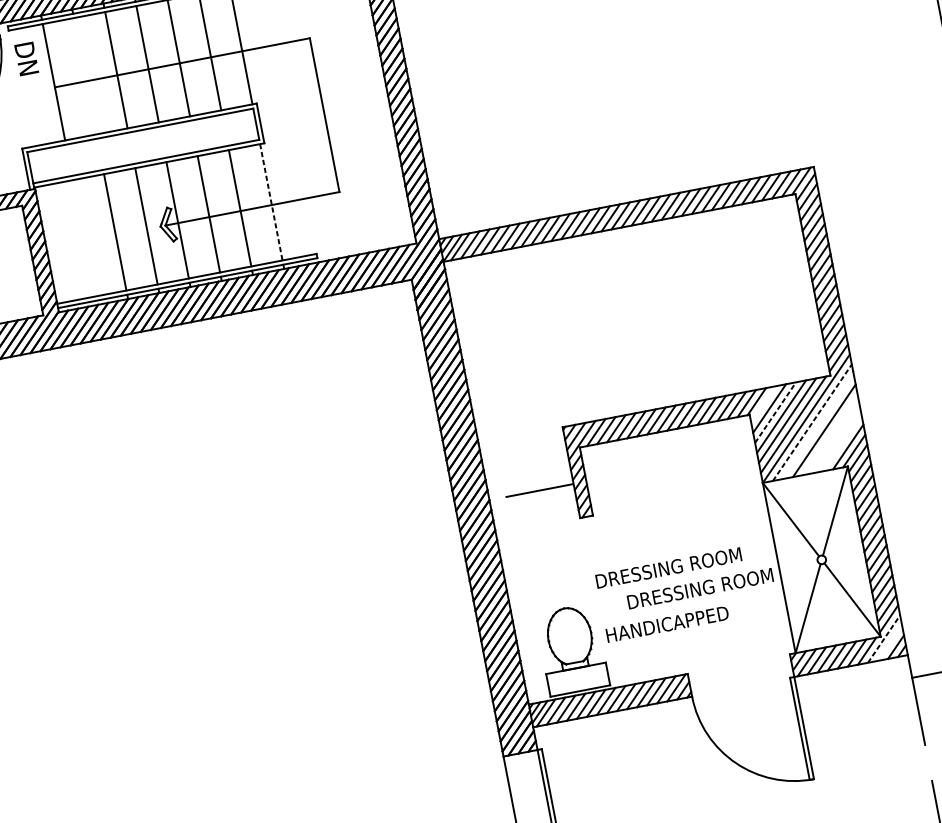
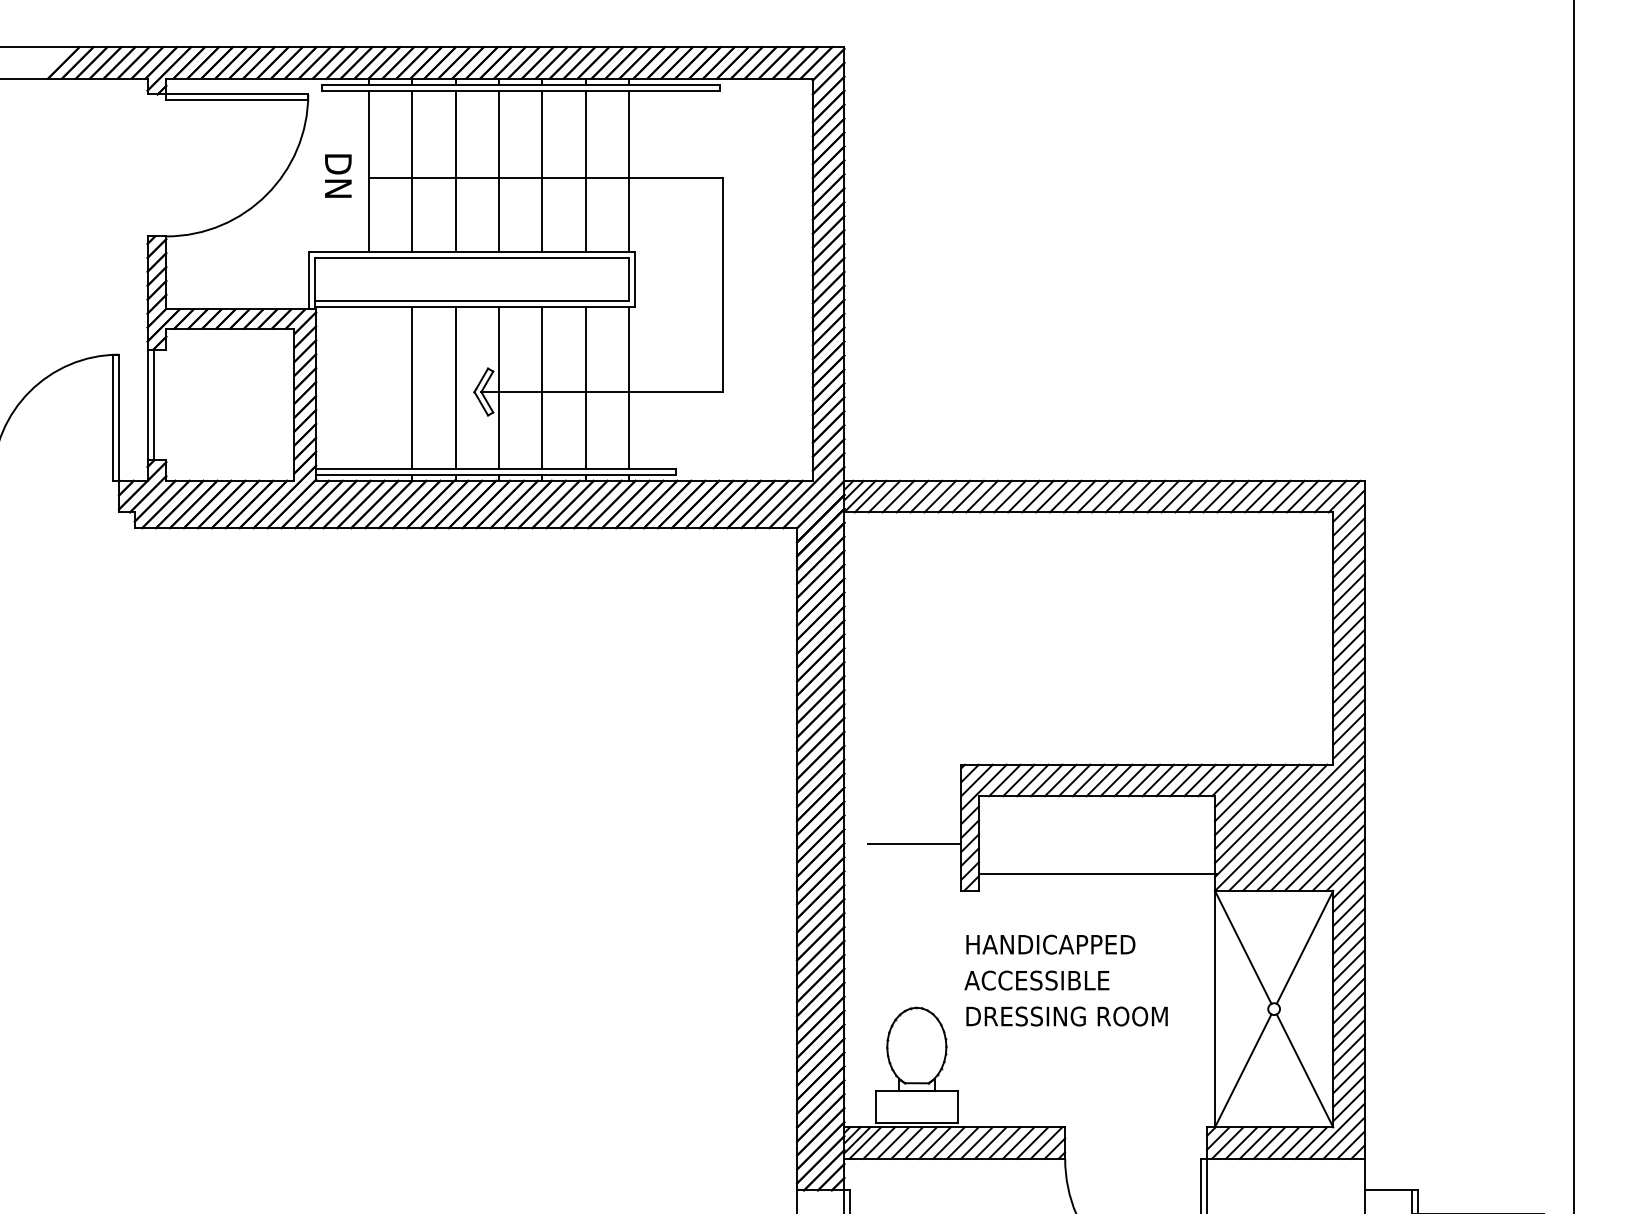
text: (26, 58) -> (338, 175), moved
line: (85, 76) -> (412, 171), added
line: (271, 202) -> (629, 388), dashed -> solid
line: (763, 404) -> (1236, 785), added
line: (775, 412) -> (1250, 799), dashed -> solid
line: (812, 423) -> (1296, 823), dashed -> solid
line: (818, 426) -> (1303, 829), added
line: (830, 434) -> (1317, 843), added
line: (836, 438) -> (1324, 850), added
line: (842, 442) -> (1331, 857), added
line: (677, 487) -> (1099, 874), added
text: (667, 568) -> (1065, 980), DRESSING ROOM -> ACCESSIBLE
text: (699, 588) -> (1066, 1016), moved
text: (667, 624) -> (1050, 944), moved
line: (884, 638) -> (1337, 1130), dashed -> solid
line: (889, 642) -> (1343, 1137), added

